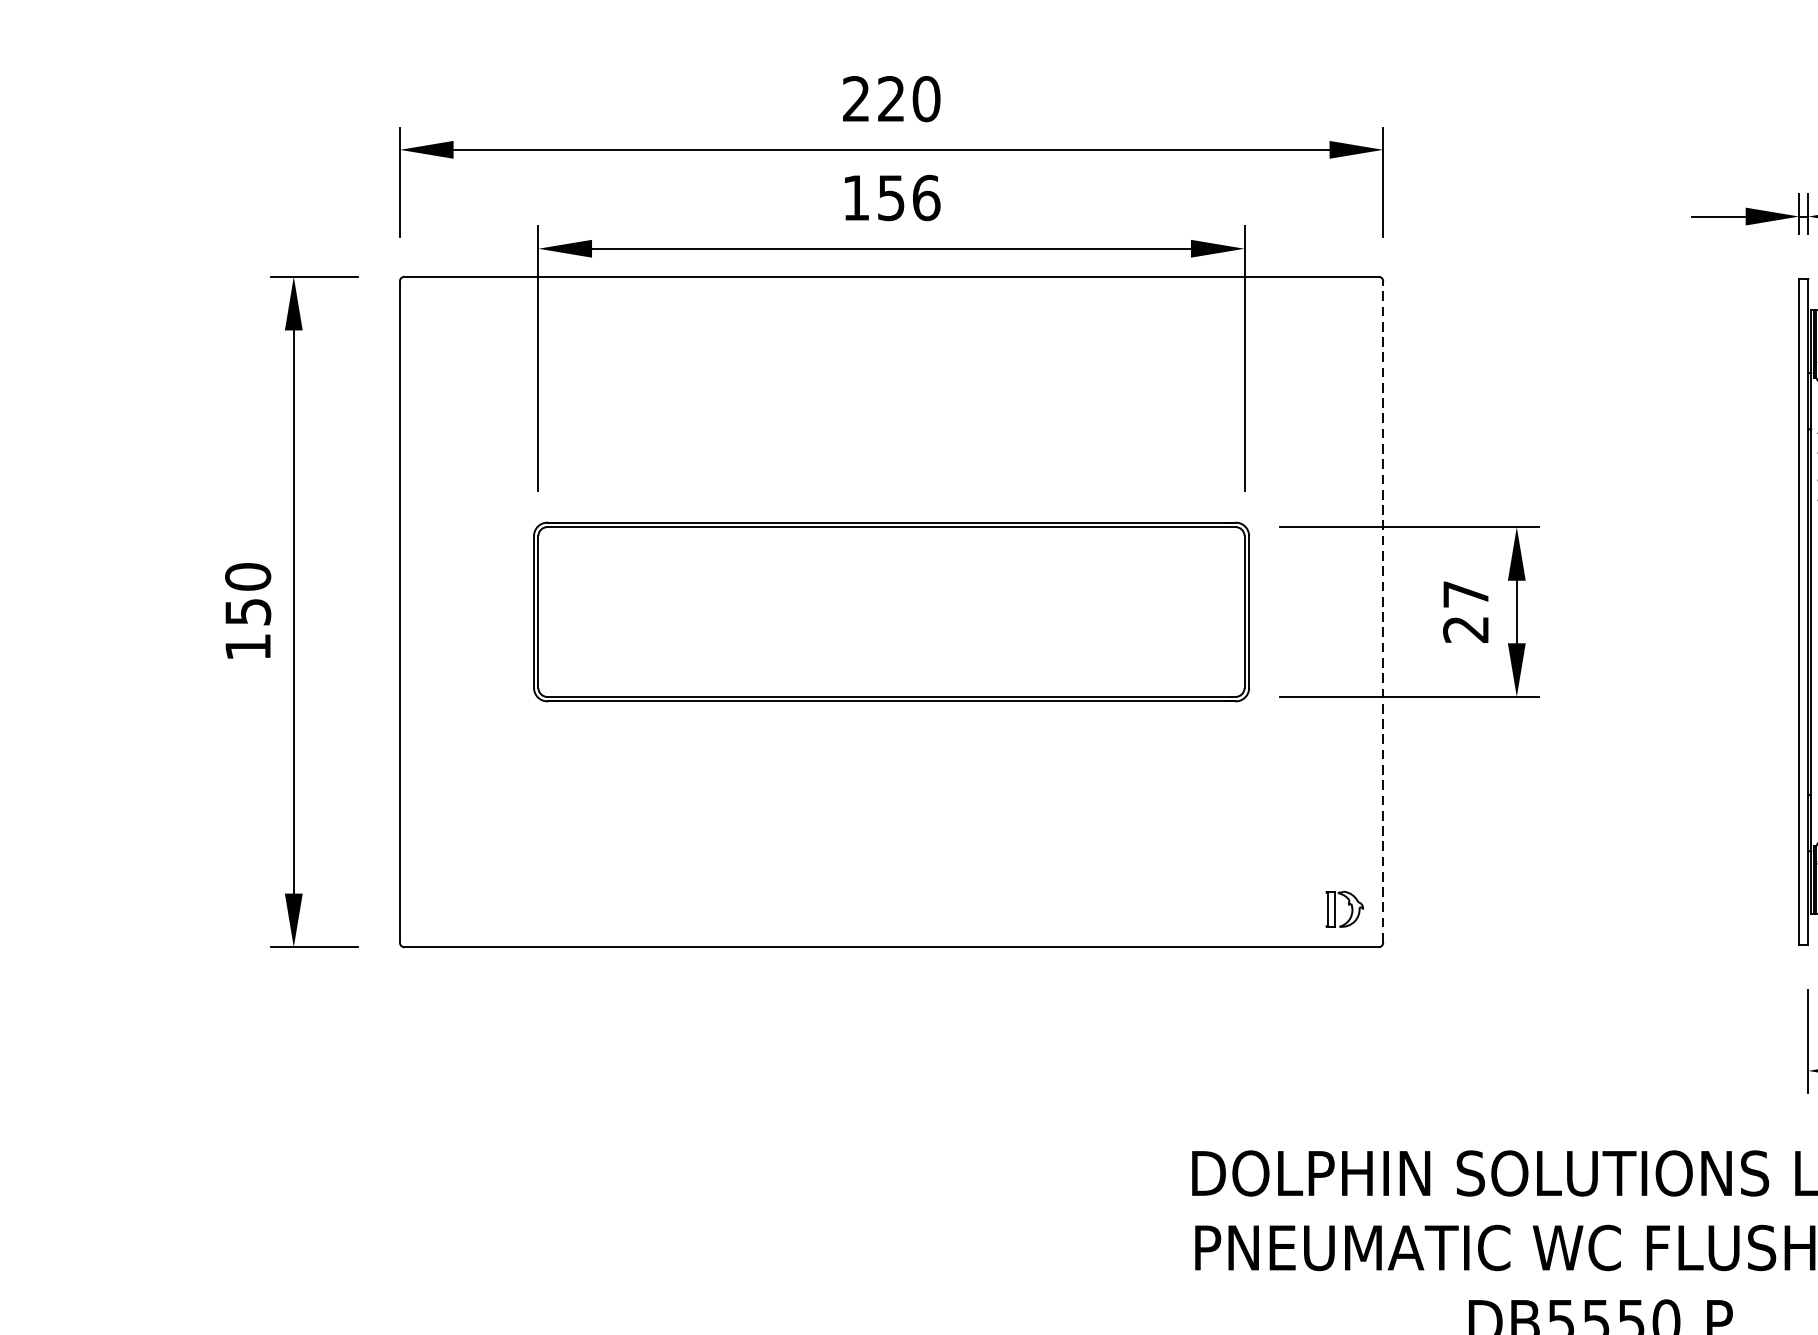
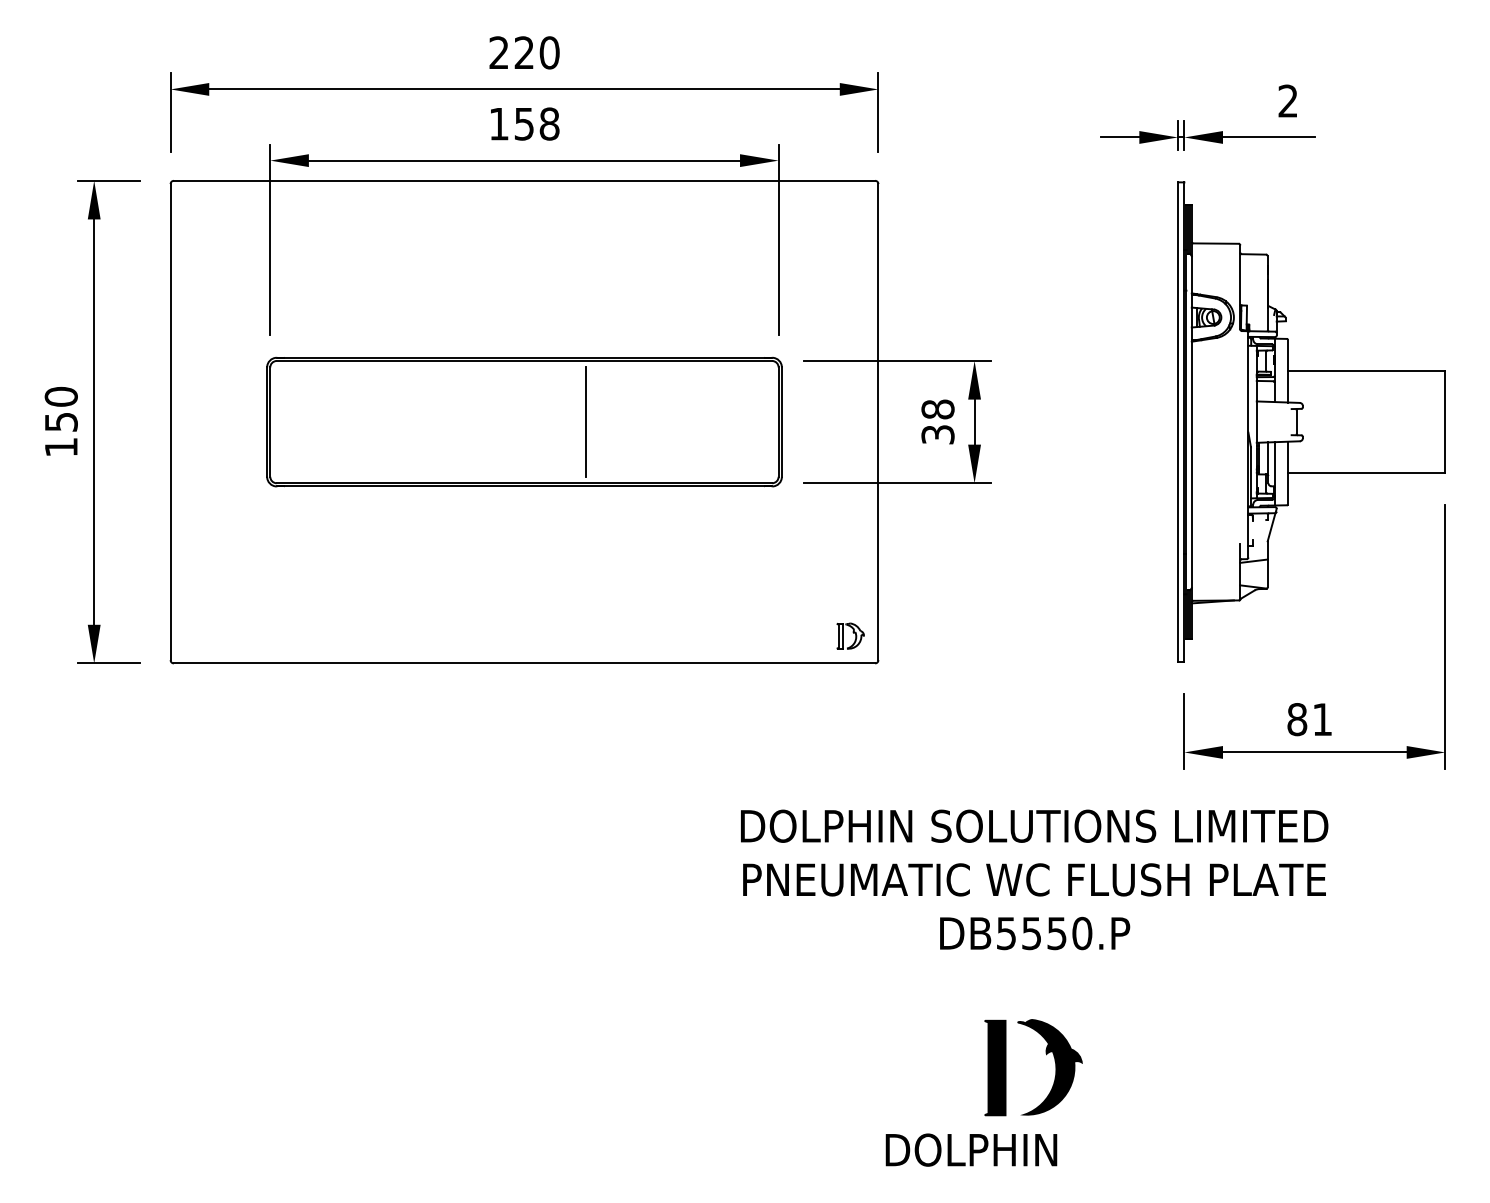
text: (926, 197) -> (549, 123), 156 -> 158
line: (976, 611) -> (585, 421), added
line: (1383, 611) -> (878, 421), dashed -> solid
text: (1465, 611) -> (937, 421), 27 -> 38

